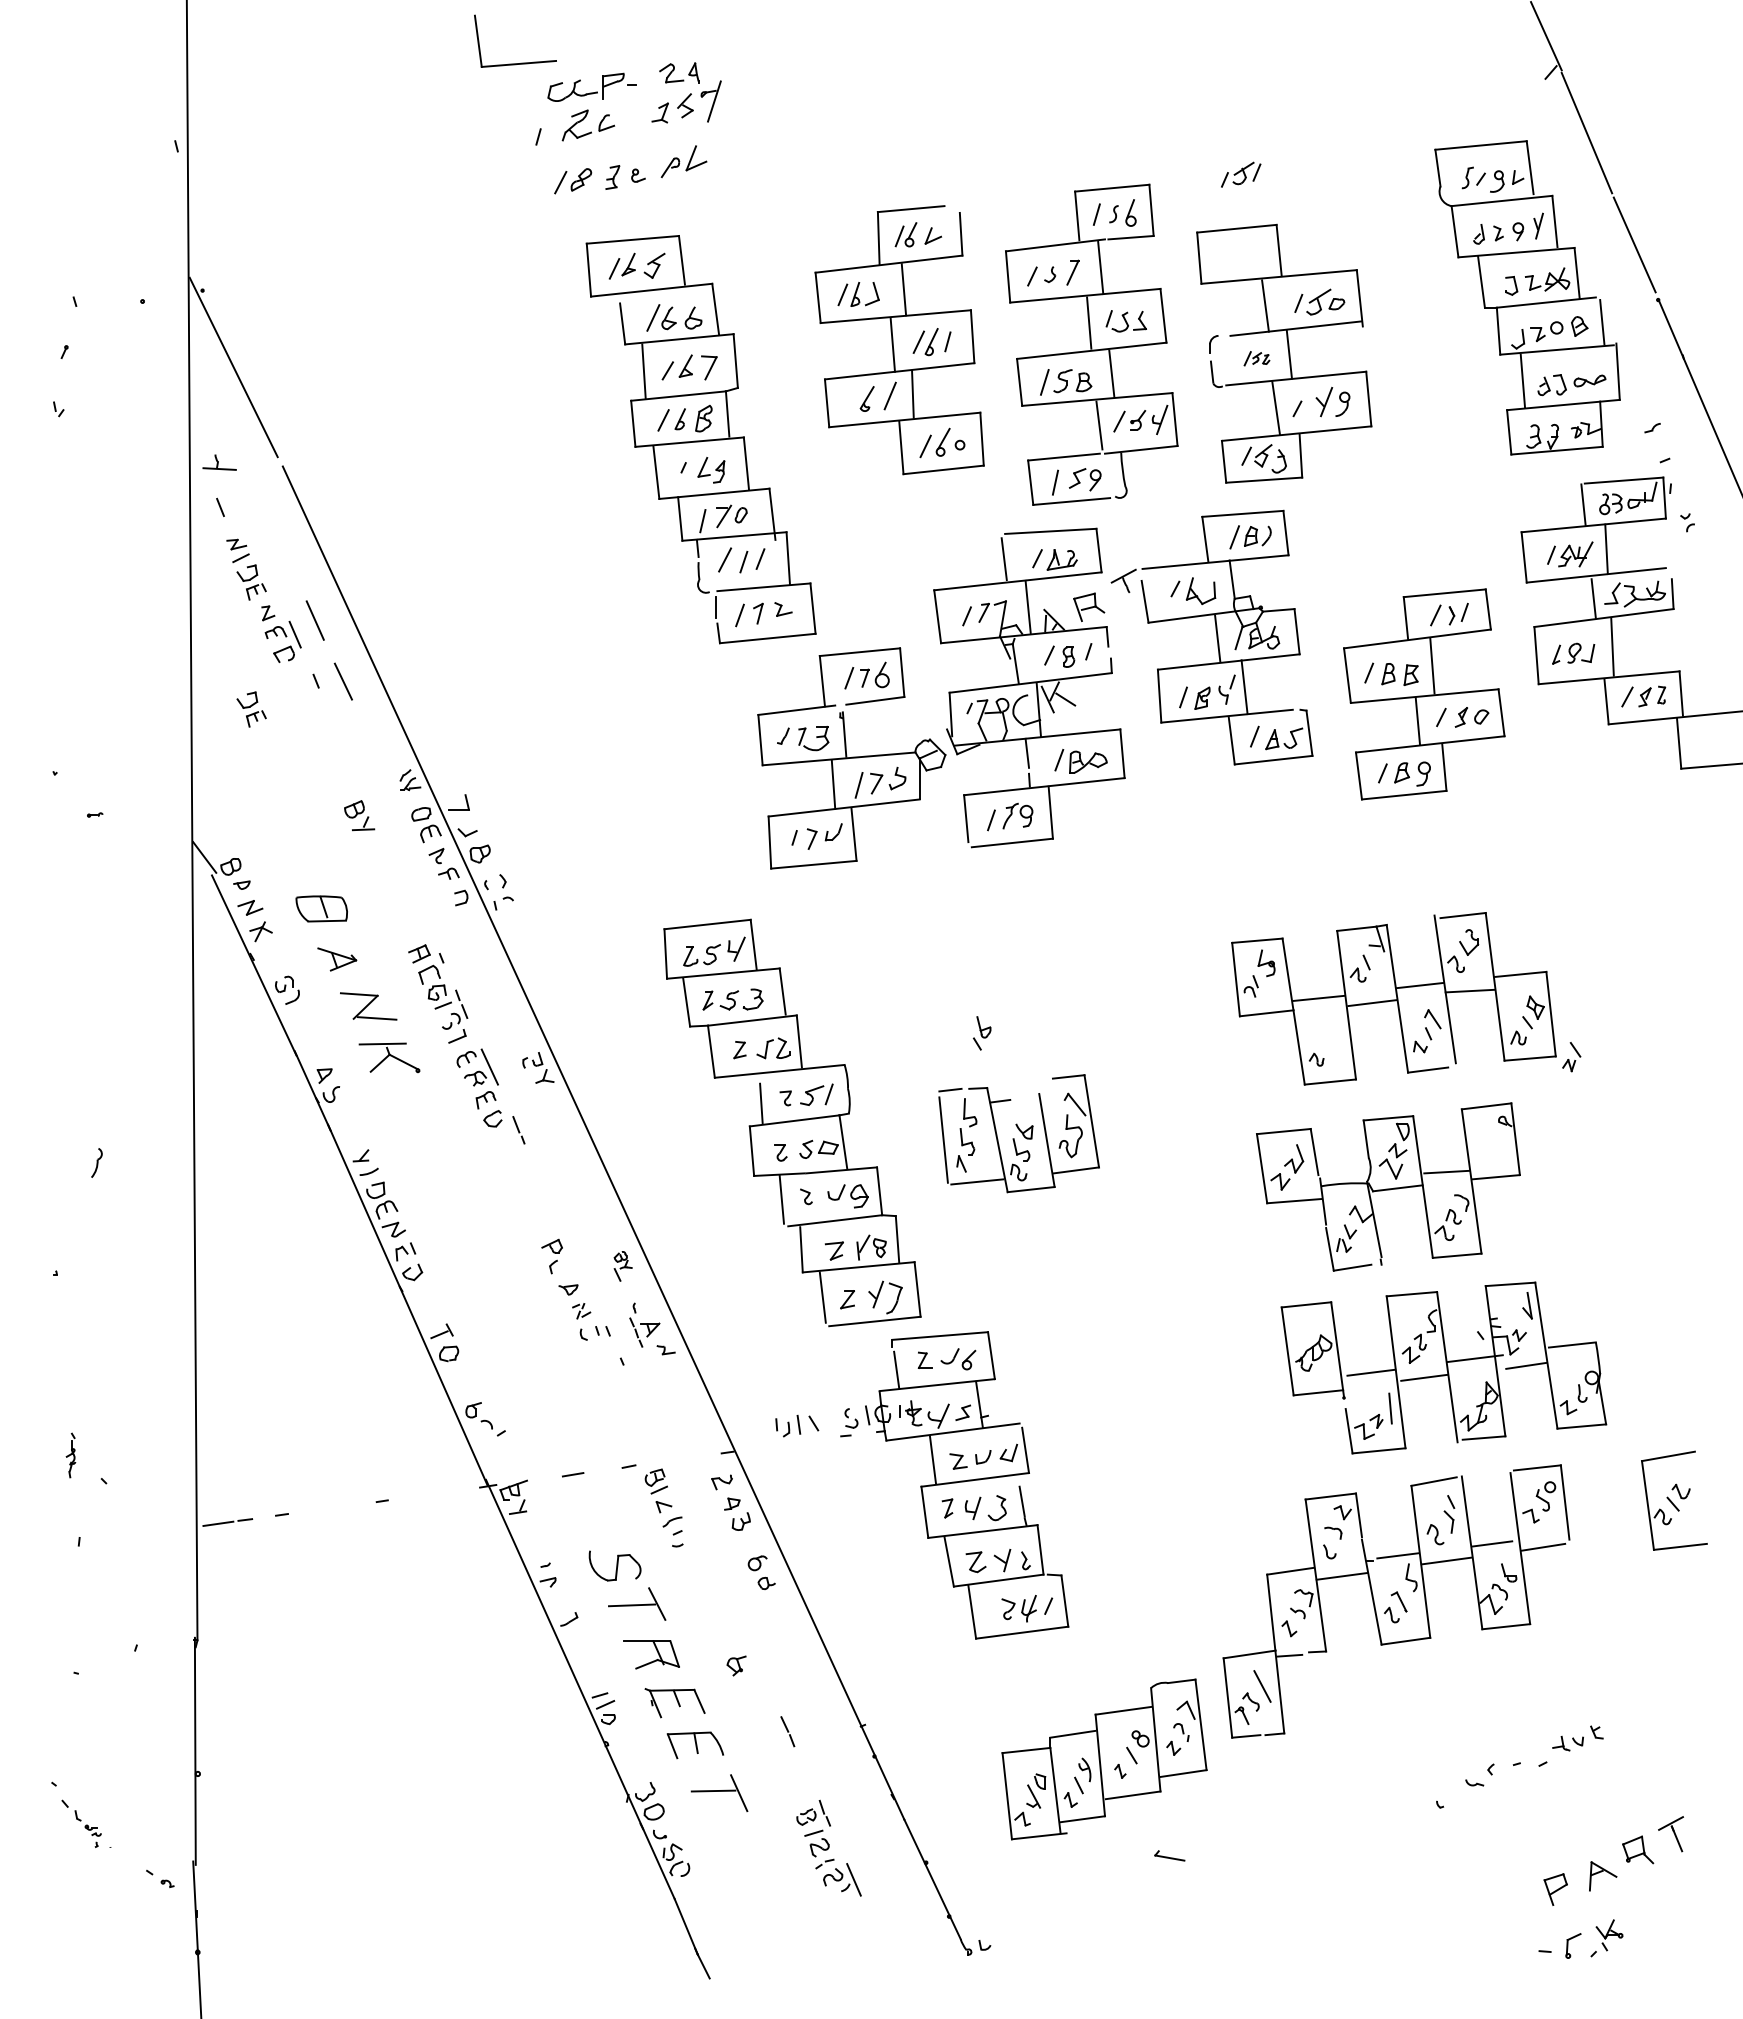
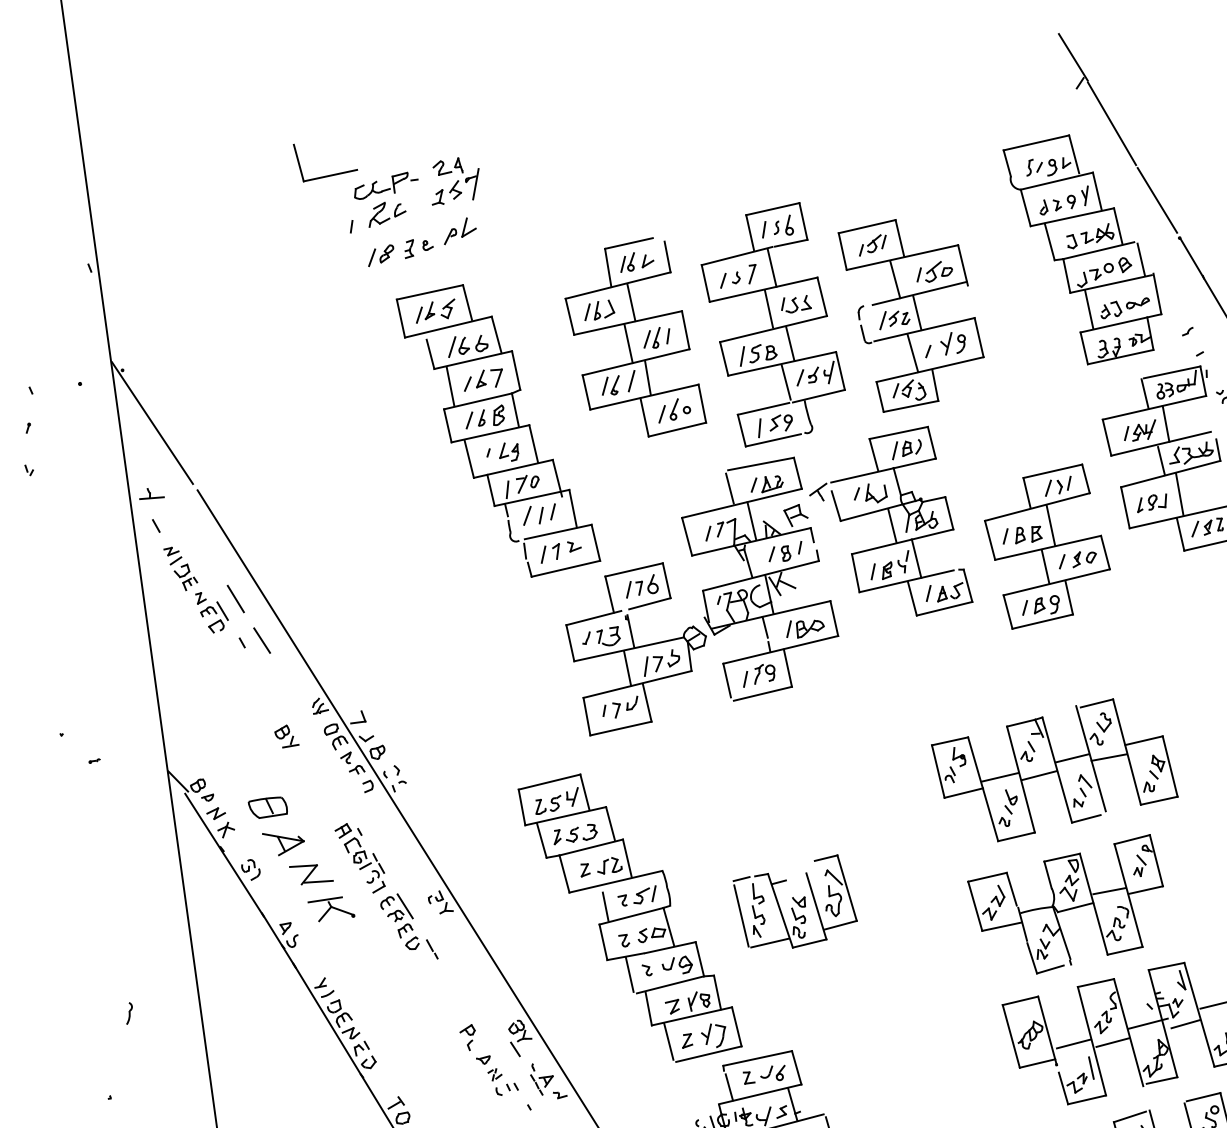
part: (1241, 174) -> (872, 244), moved
part: (1256, 358) -> (893, 318), size x1.67
line: (853, 398) -> (605, 386), added
part: (251, 709) -> (198, 669), removed
part: (337, 959) -> (284, 842), size x1.43
part: (982, 1033) -> (1011, 801), moved
part: (1571, 1057) -> (1139, 866), moved
part: (623, 1266) -> (521, 1038), size x1.67

